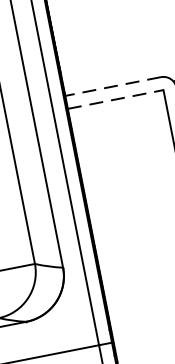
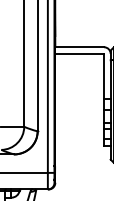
line: (112, 87) -> (79, 47), dashed -> solid
line: (117, 98) -> (80, 53), dashed -> solid

